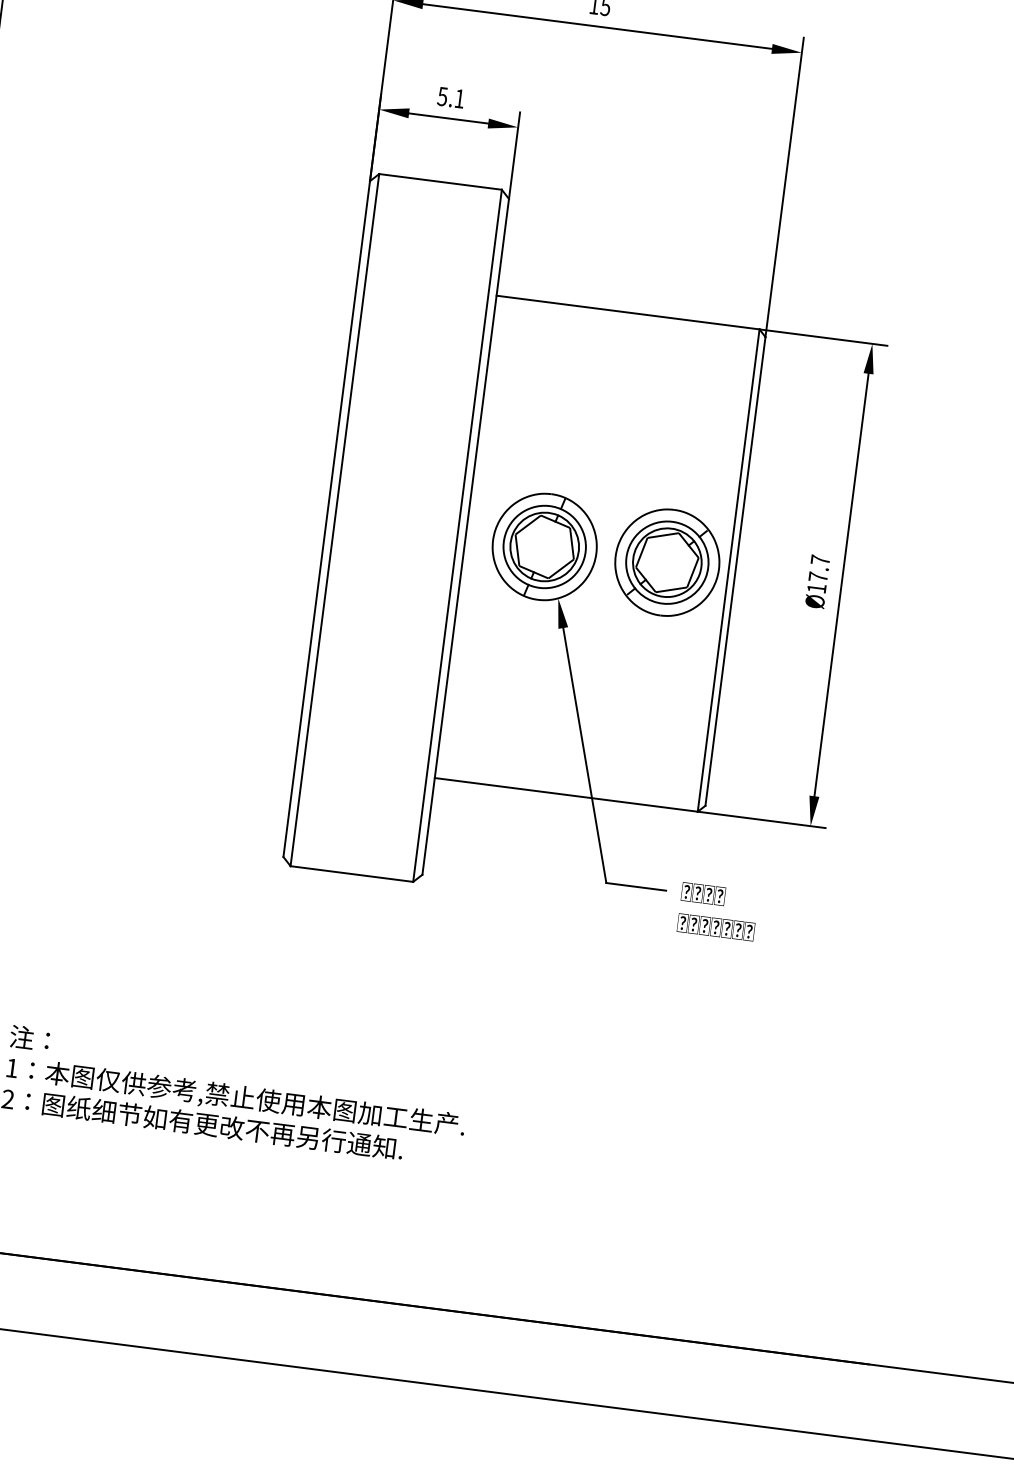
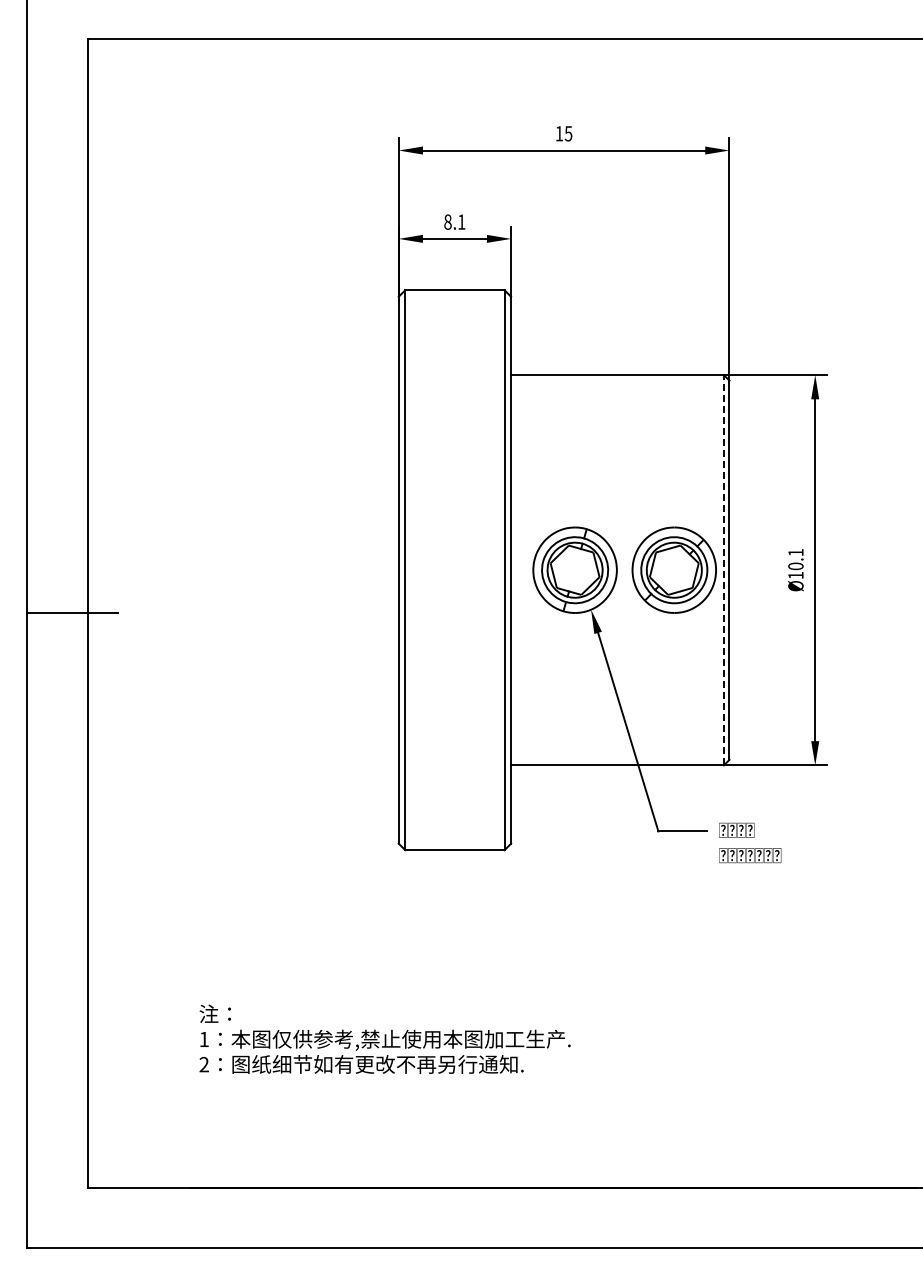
text: (442, 95) -> (447, 221), 5.1 -> 8.1
text: (818, 568) -> (795, 559), Ø17.7 -> Ø10.1
line: (728, 569) -> (723, 569), solid -> dashed

